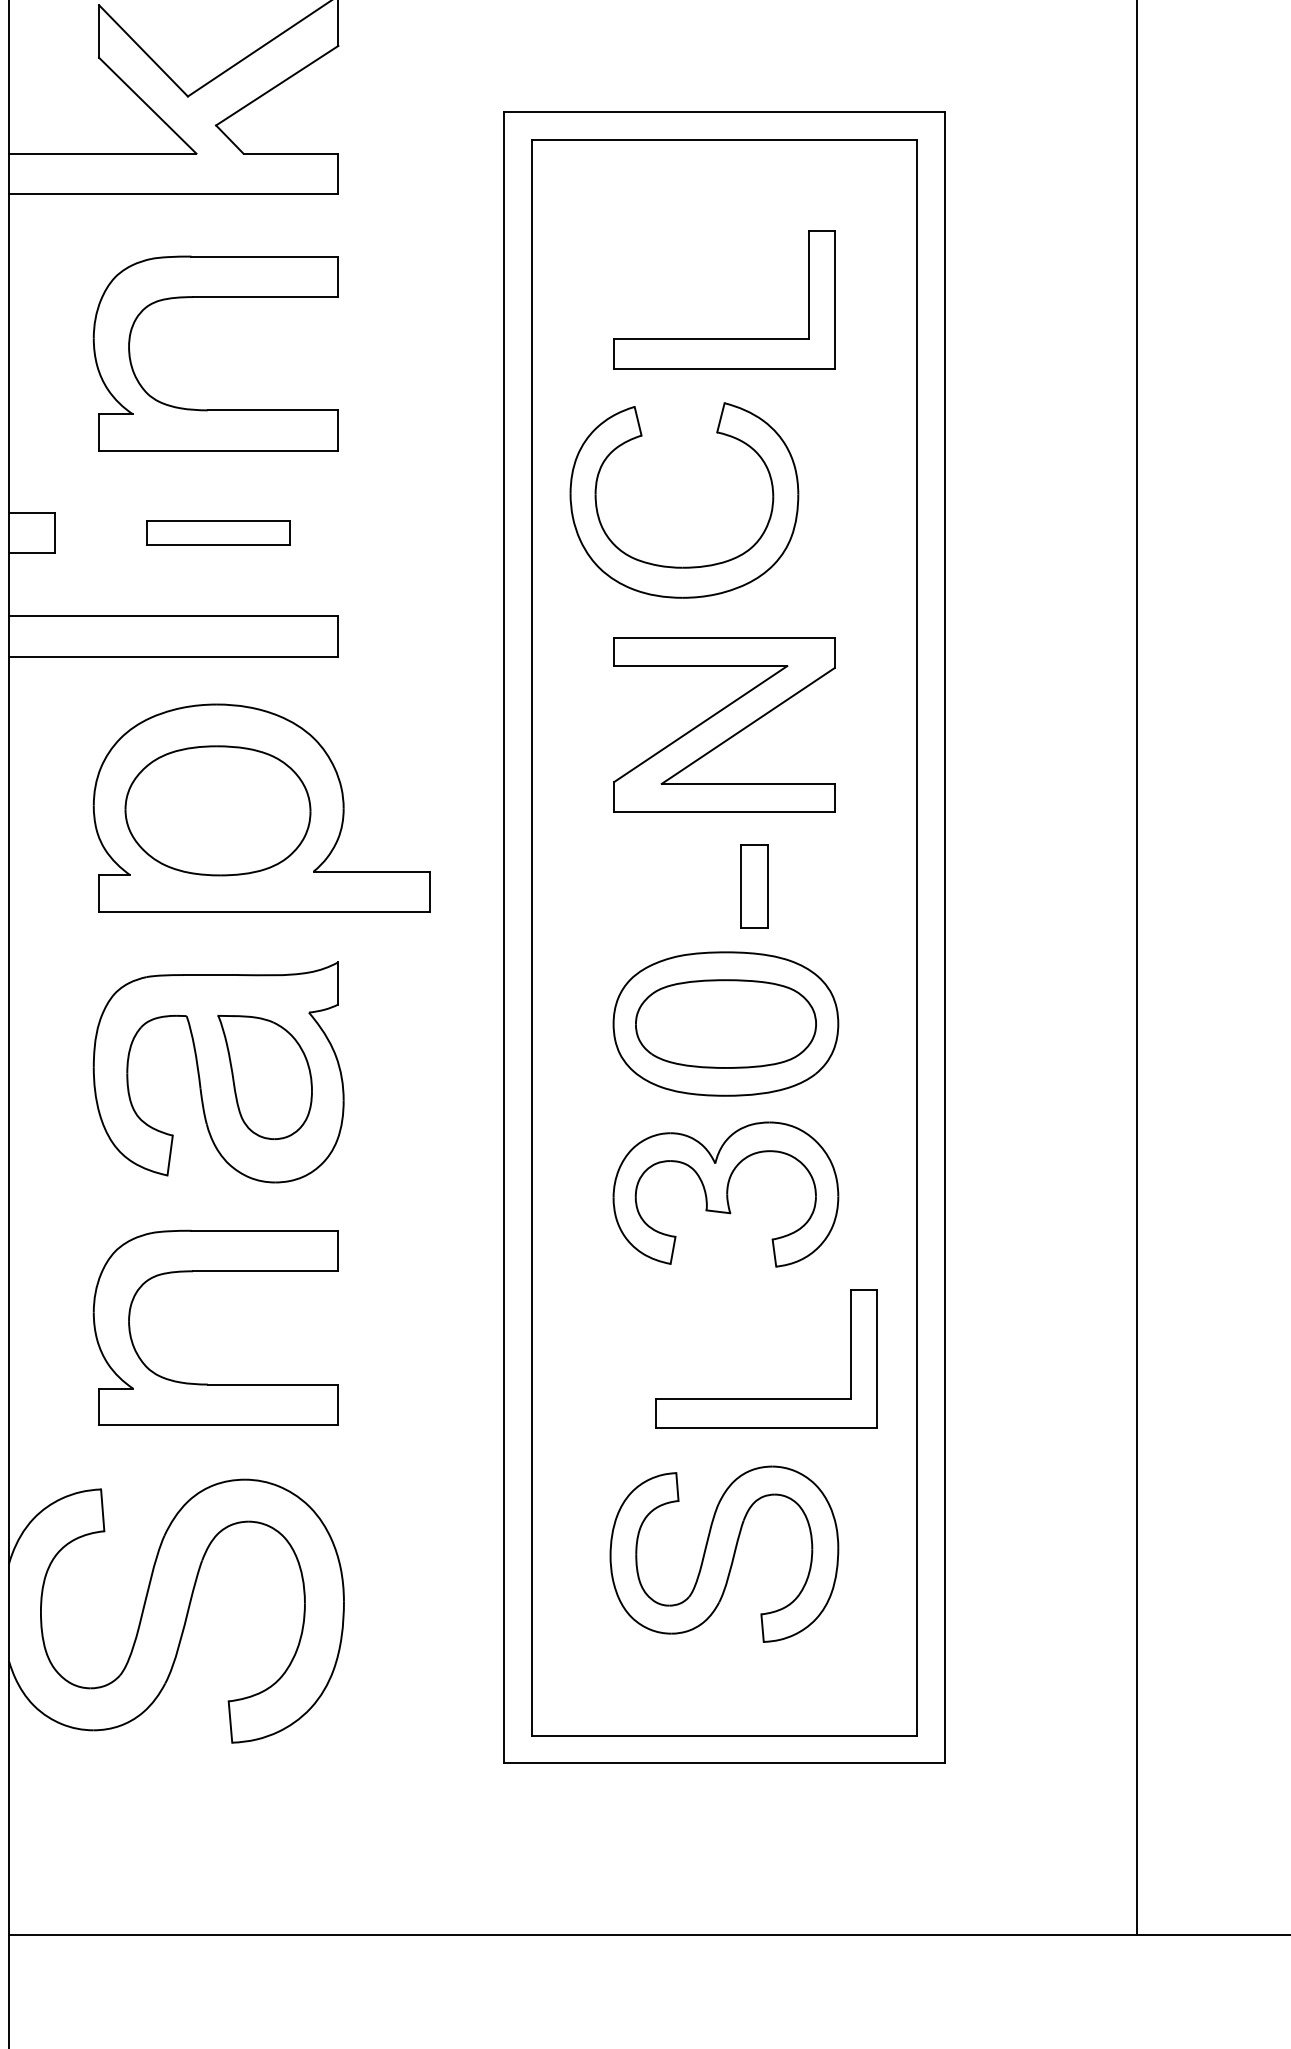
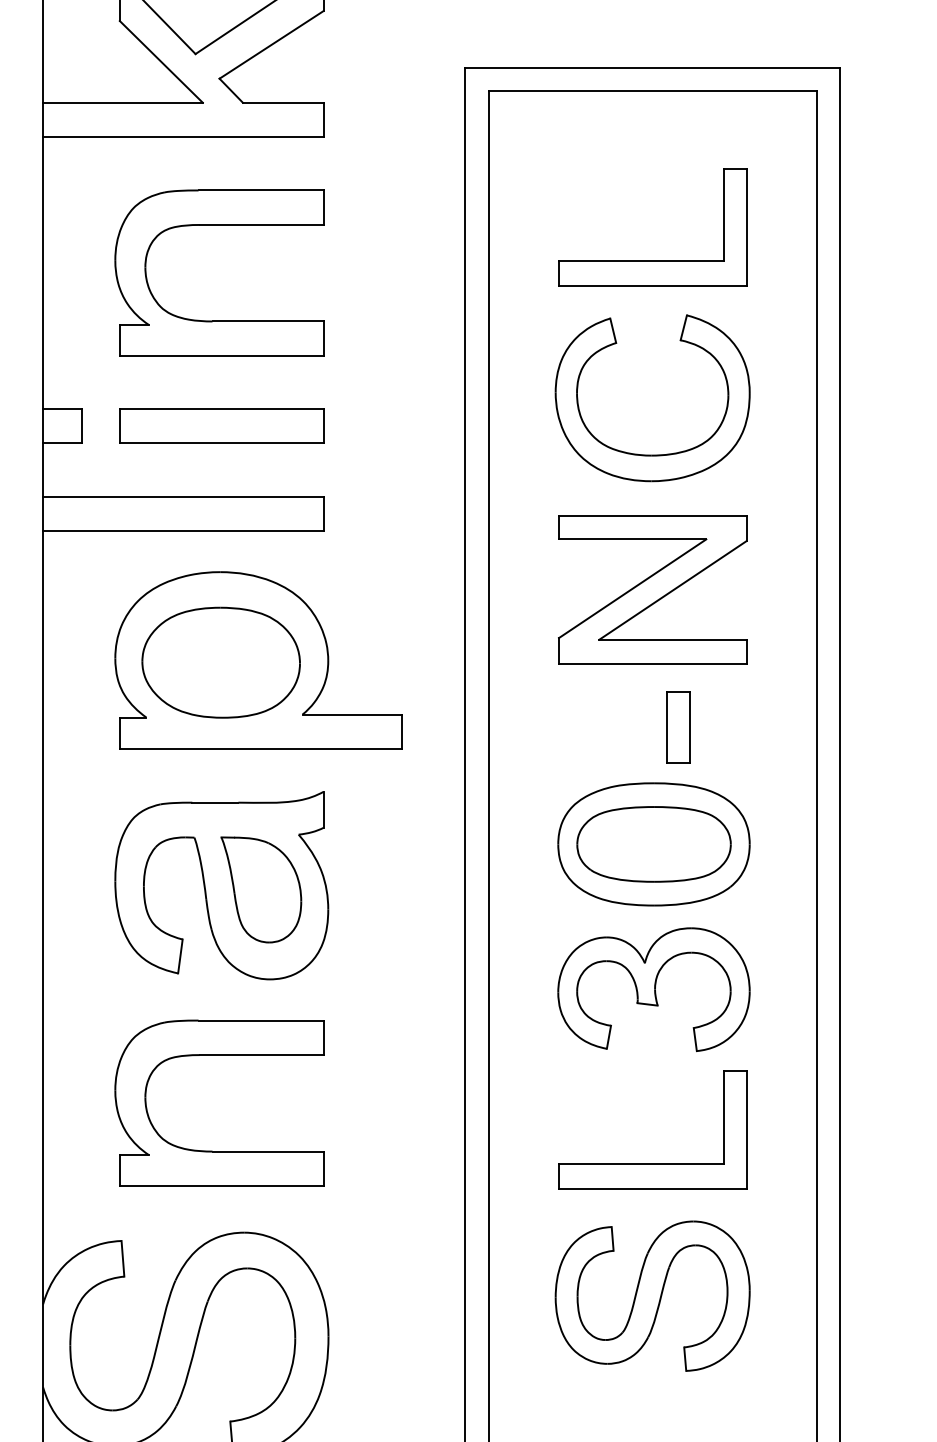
part: (218, 532) -> (221, 425), size x1.67
part: (684, 566) -> (652, 454), moved
part: (766, 1398) -> (652, 1163), moved

